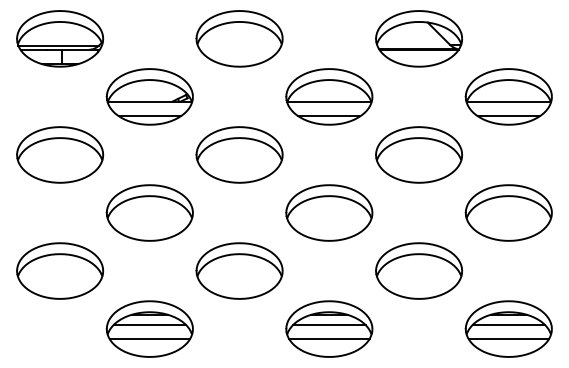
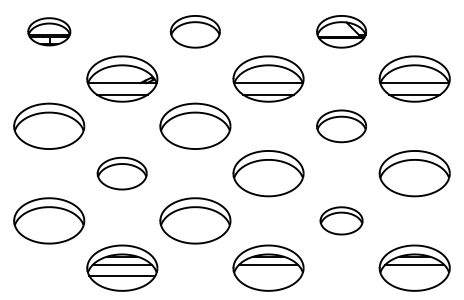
part: (60, 38) -> (49, 31), size x0.6
part: (239, 38) -> (195, 31), size x0.7
part: (418, 38) -> (341, 31), size x0.7
part: (418, 154) -> (341, 125), size x0.7
part: (149, 212) -> (122, 173), size x0.7
part: (418, 270) -> (341, 220), size x0.6
line: (329, 338) -> (268, 275), removed
line: (508, 338) -> (414, 275), removed

